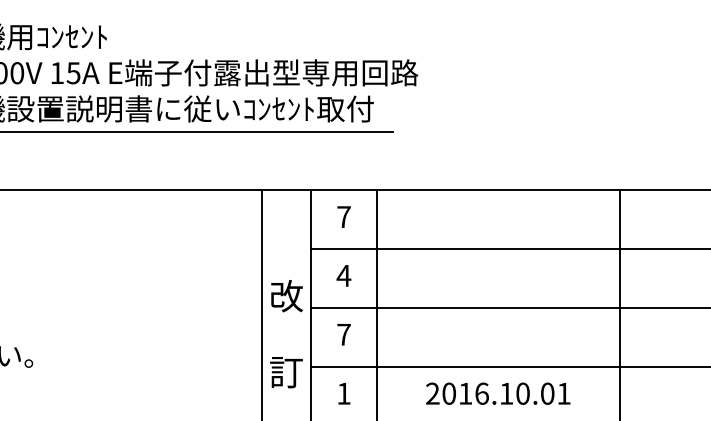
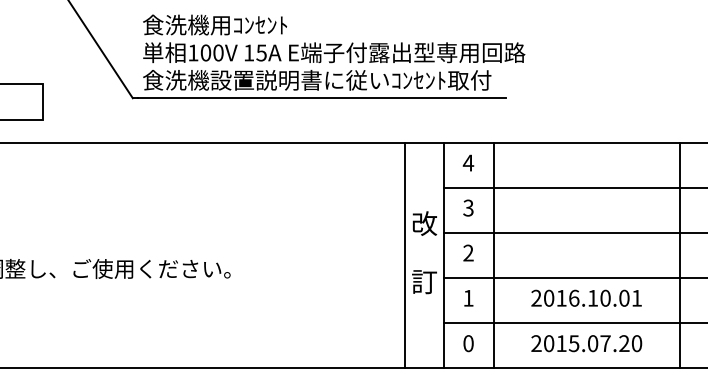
text: (343, 216) -> (468, 162), 7 -> 4
text: (343, 275) -> (468, 207), 4 -> 3
text: (343, 333) -> (468, 252), 7 -> 2

